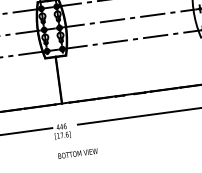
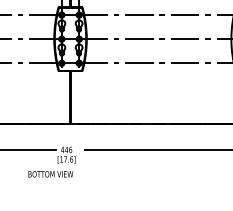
text: (77, 153) -> (50, 174), moved

